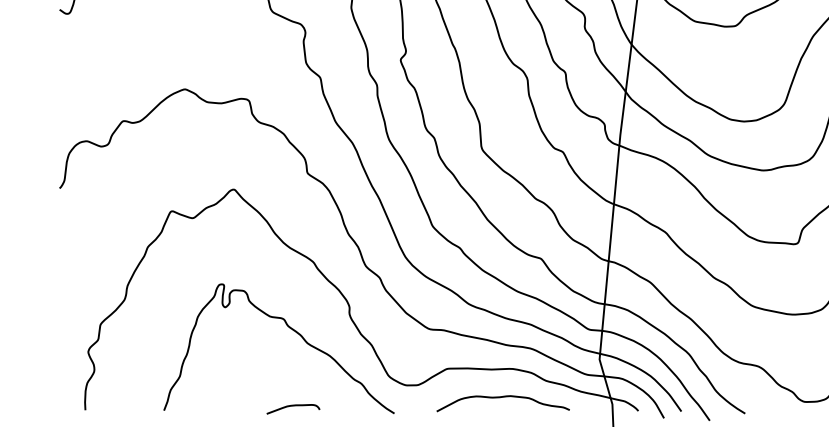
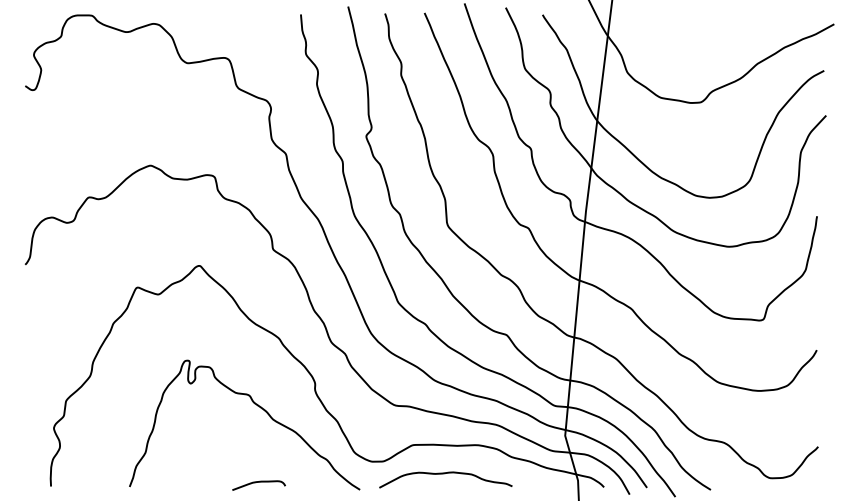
curve: (501, 398) -> (444, 474), moved

